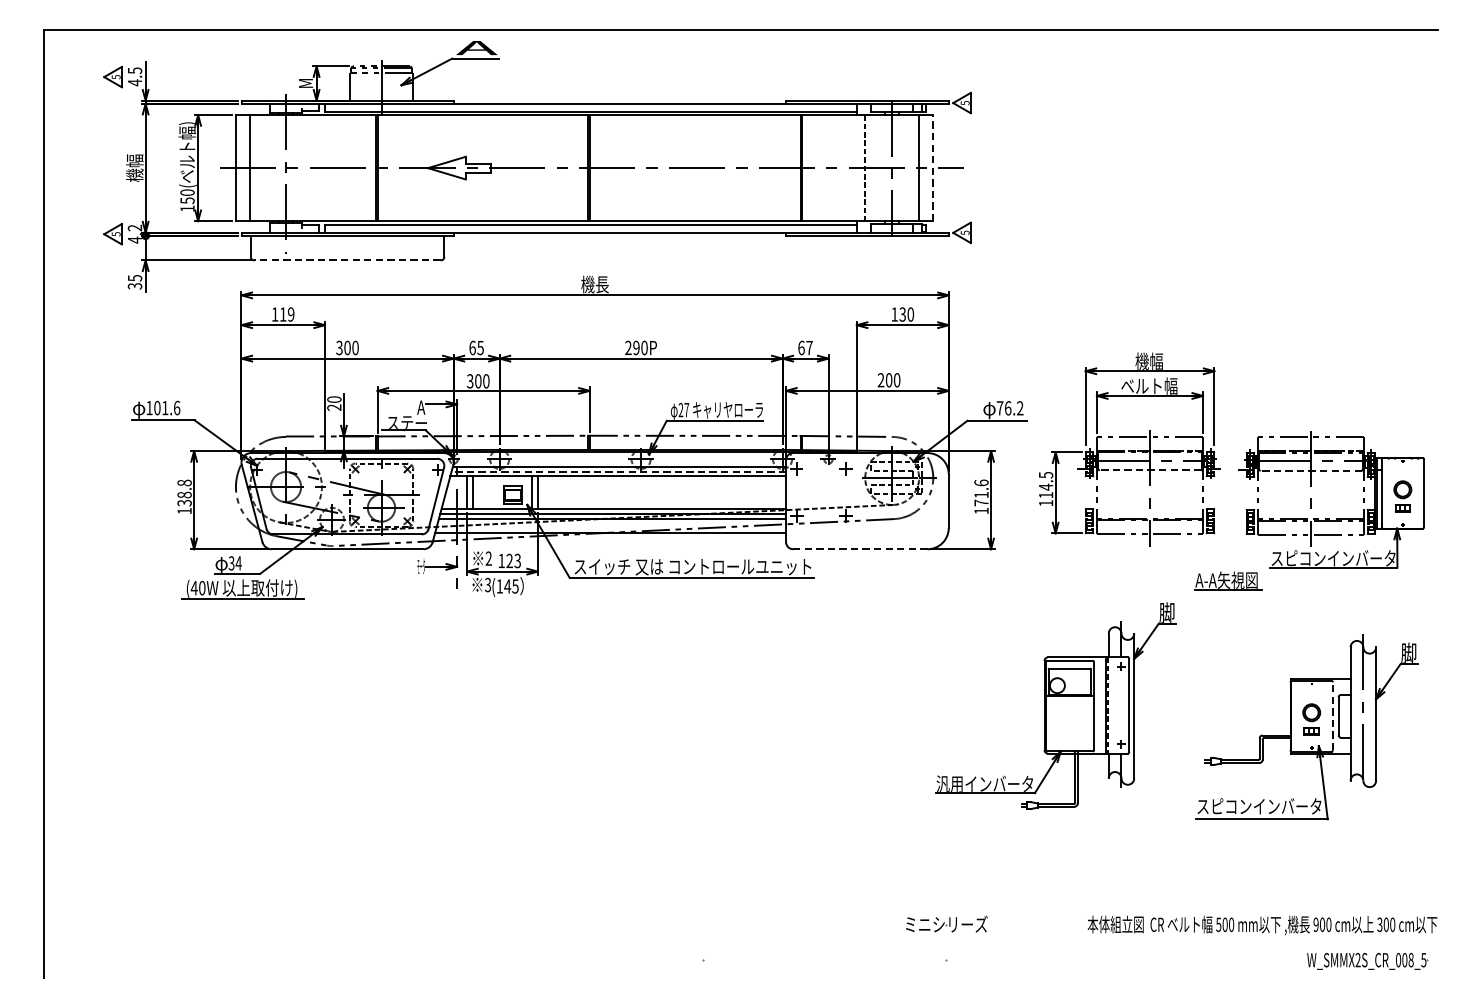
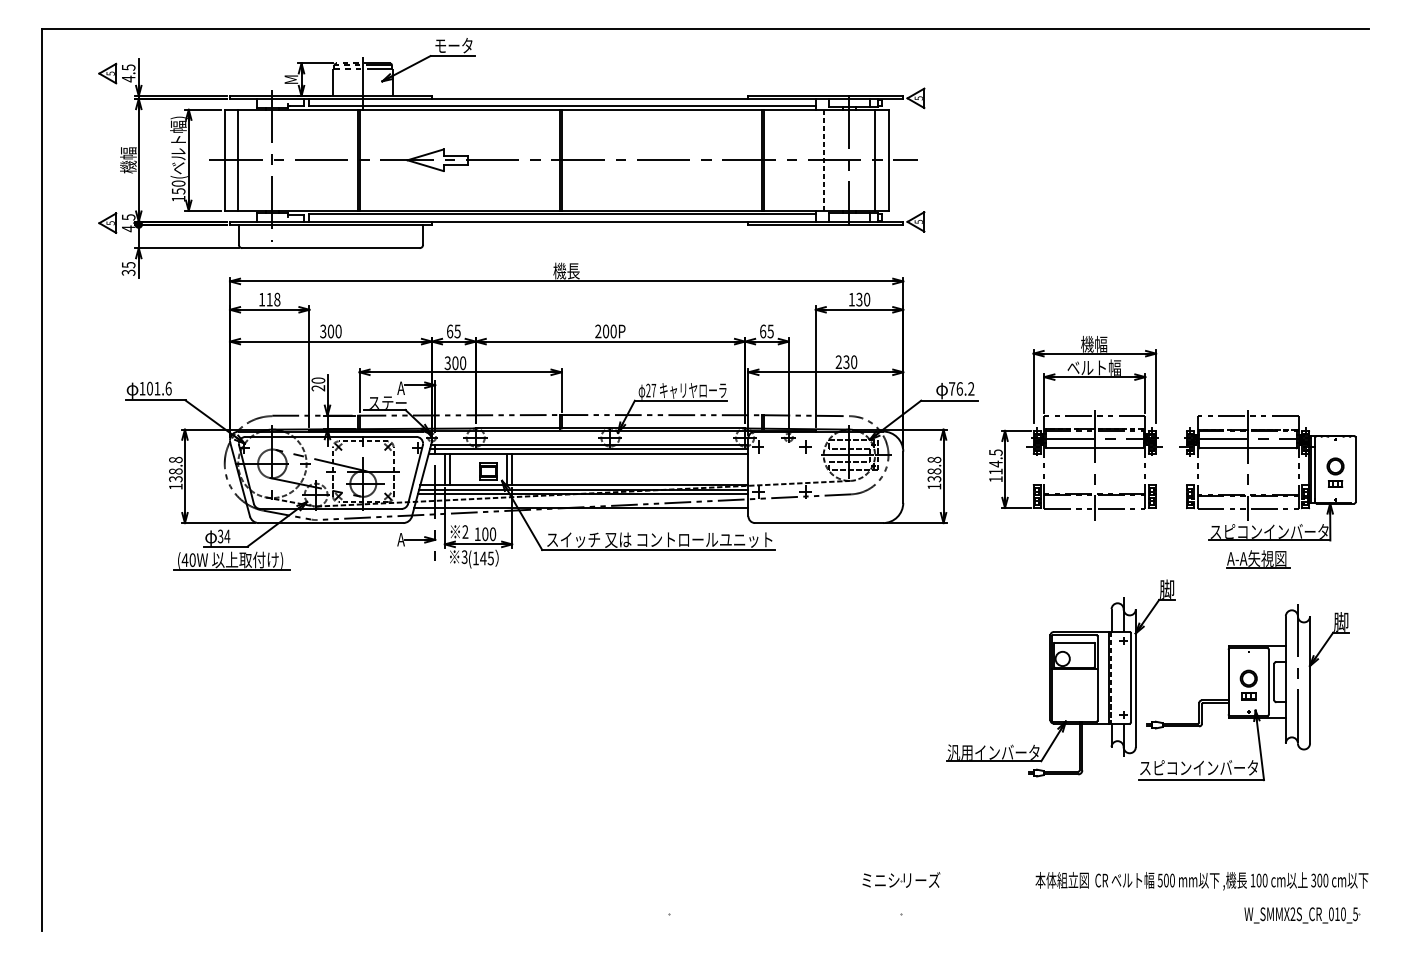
text: (476, 47) -> (453, 45), A -> モータ
line: (933, 167) -> (888, 159), dashed -> solid
text: (134, 228) -> (128, 217), 4.2 -> 4.5
line: (348, 260) -> (331, 248), dashed -> solid
text: (291, 314) -> (277, 299), 119 -> 118
text: (635, 348) -> (605, 331), 290P -> 200P
text: (809, 348) -> (770, 331), 67 -> 65
text: (889, 379) -> (846, 361), 200 -> 230
line: (1149, 469) -> (1094, 447), dashed -> solid
line: (1311, 470) -> (1248, 448), dashed -> solid
line: (618, 471) -> (588, 449), dashed -> solid
text: (981, 492) -> (934, 469), 171.6 -> 138.8
line: (860, 549) -> (819, 523), dashed -> solid
text: (514, 561) -> (489, 534), 123 -> 100
text: (420, 566) -> (400, 539), モータ -> A
part: (1228, 581) -> (1258, 559), moved
part: (1055, 706) -> (1060, 678), moved
line: (1332, 715) -> (1268, 681), dashed -> solid
text: (1315, 924) -> (1252, 880), 900 -> 100
text: (1408, 960) -> (1340, 914), W_SMMX2S_CR_008_5 -> W_SMMX2S_CR_010_5

